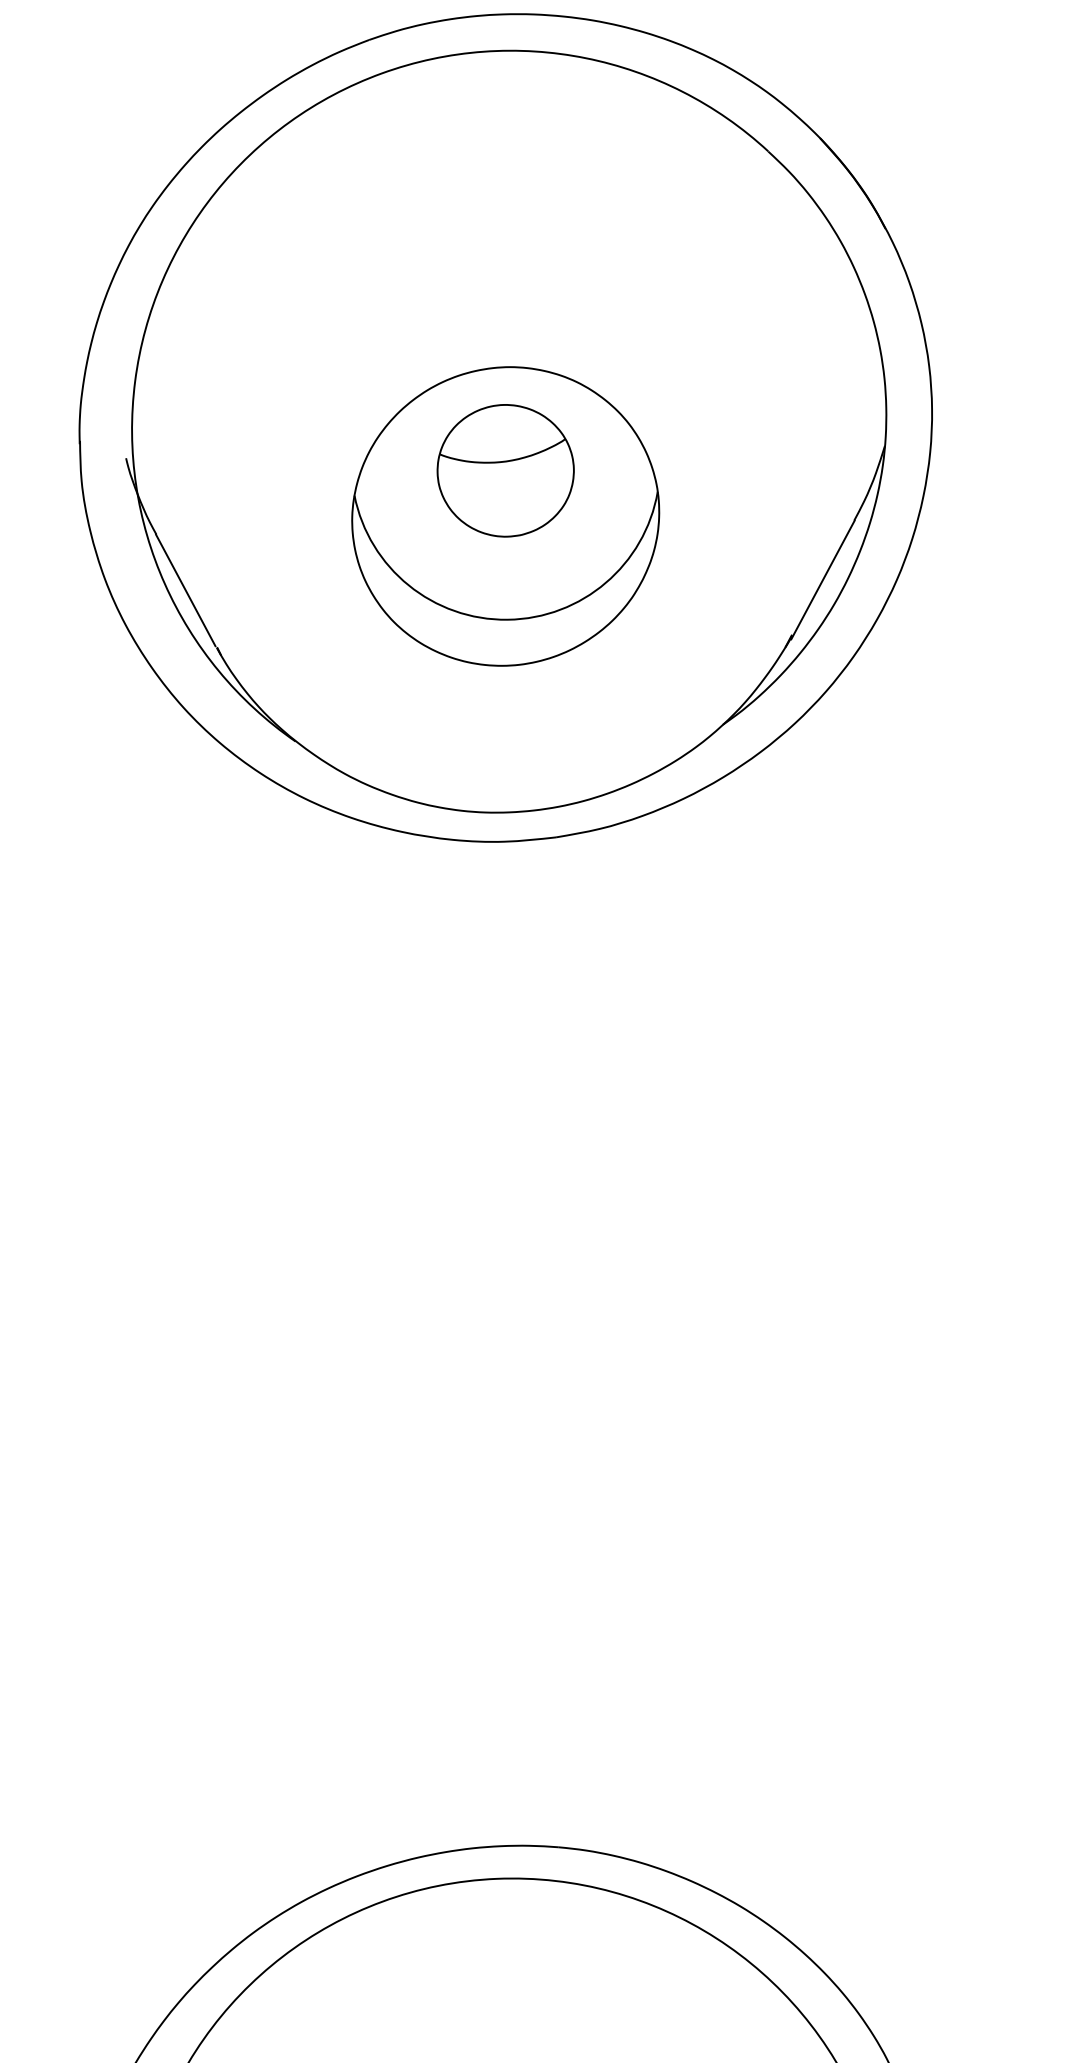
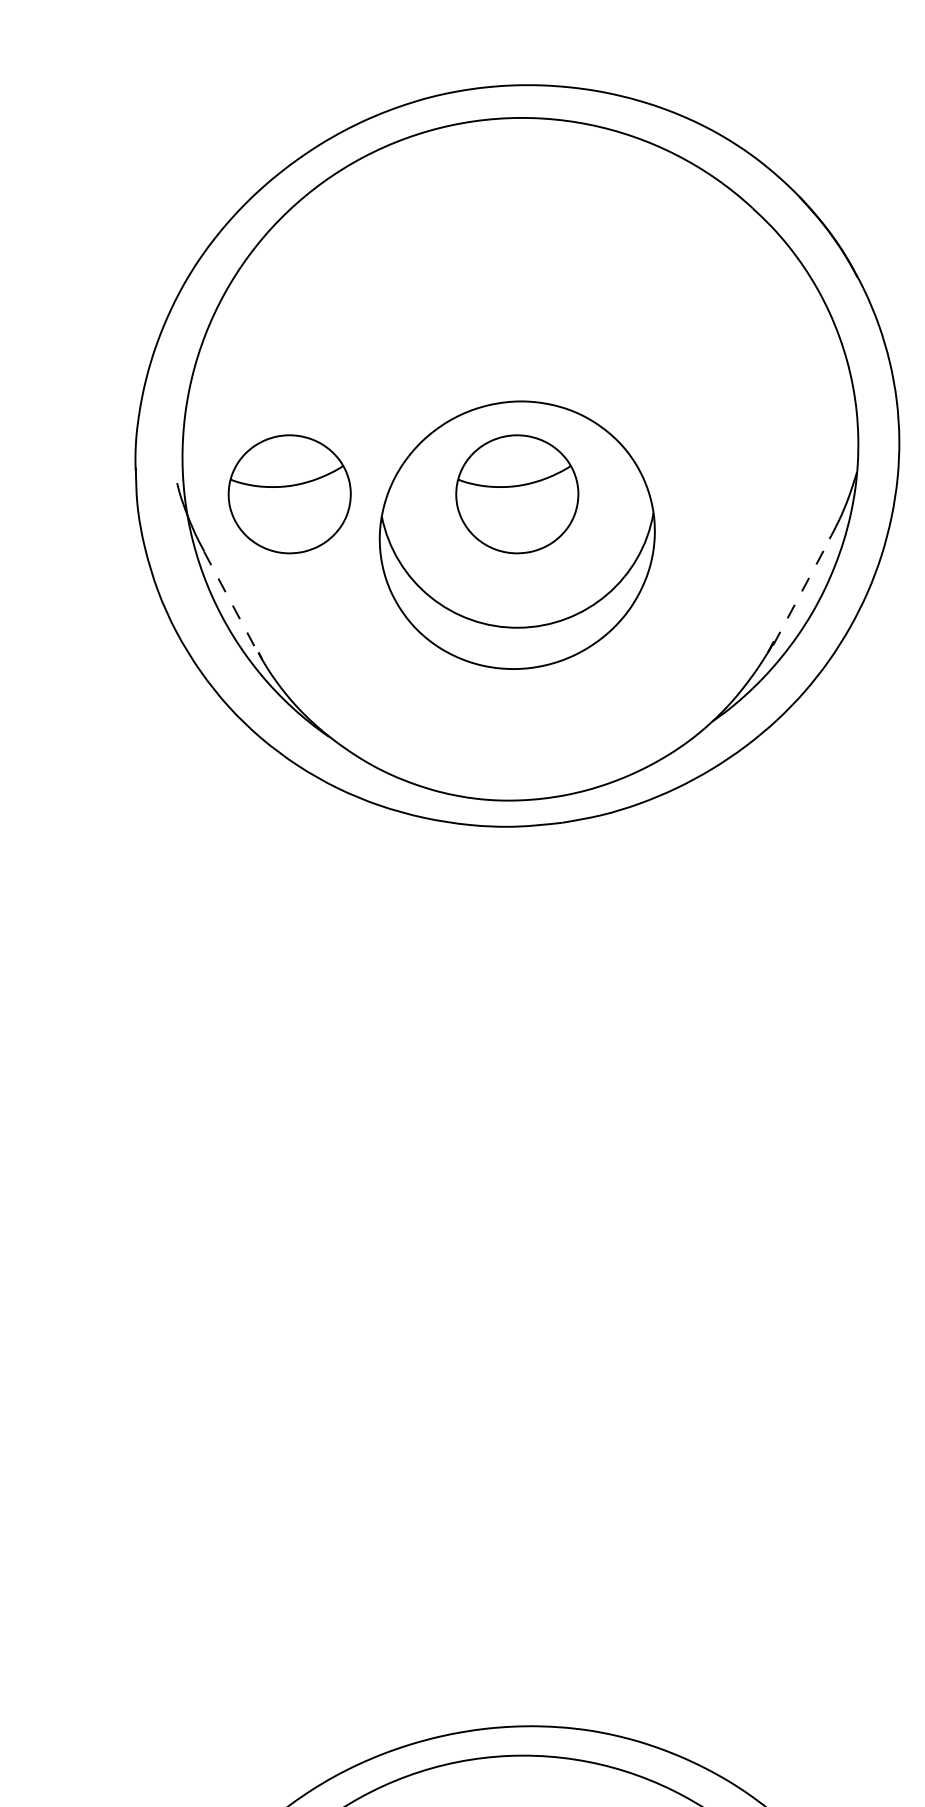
part: (251, 470) -> (289, 494), added
line: (823, 579) -> (802, 591), solid -> dashed
line: (186, 590) -> (231, 601), solid -> dashed

